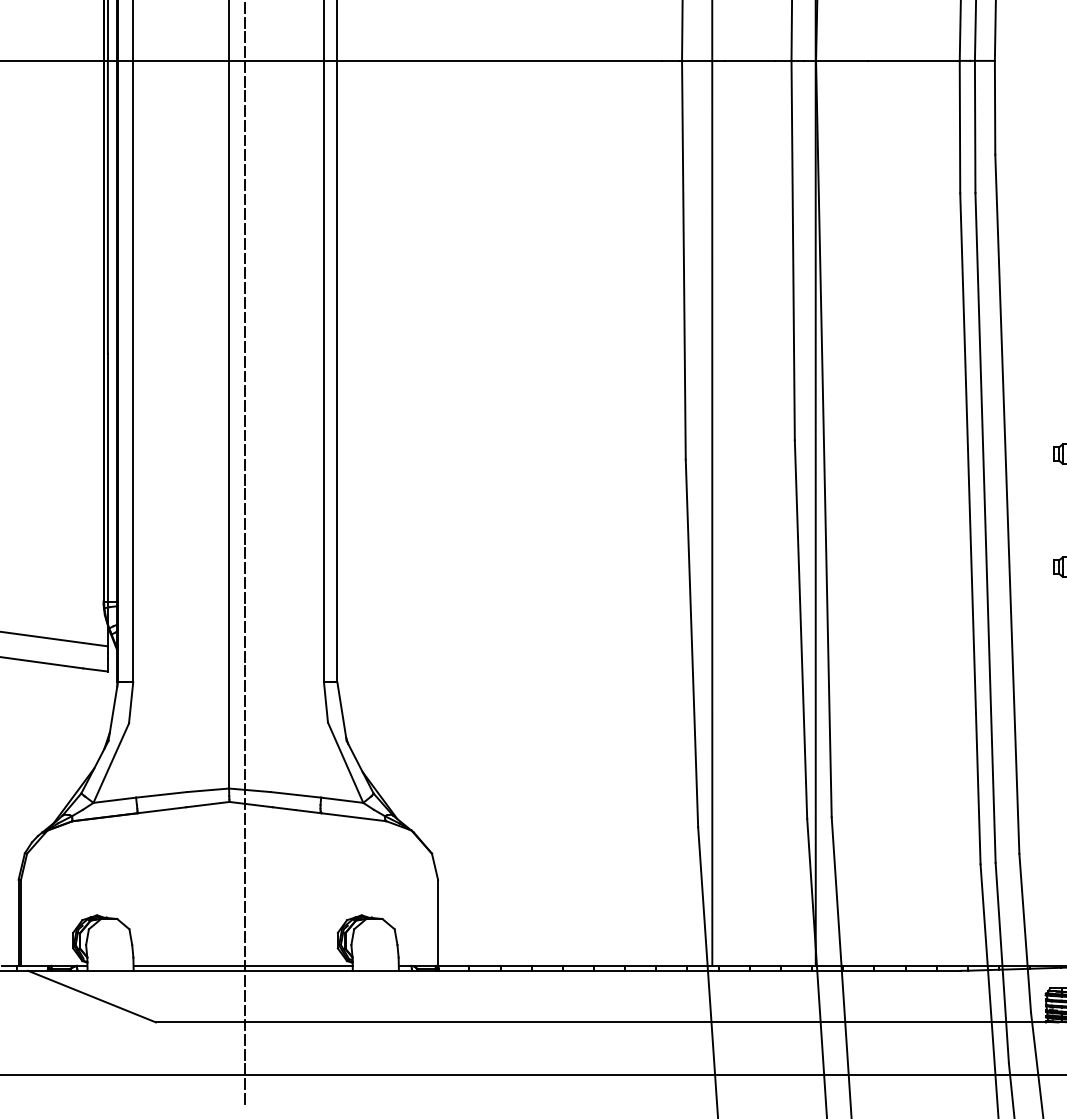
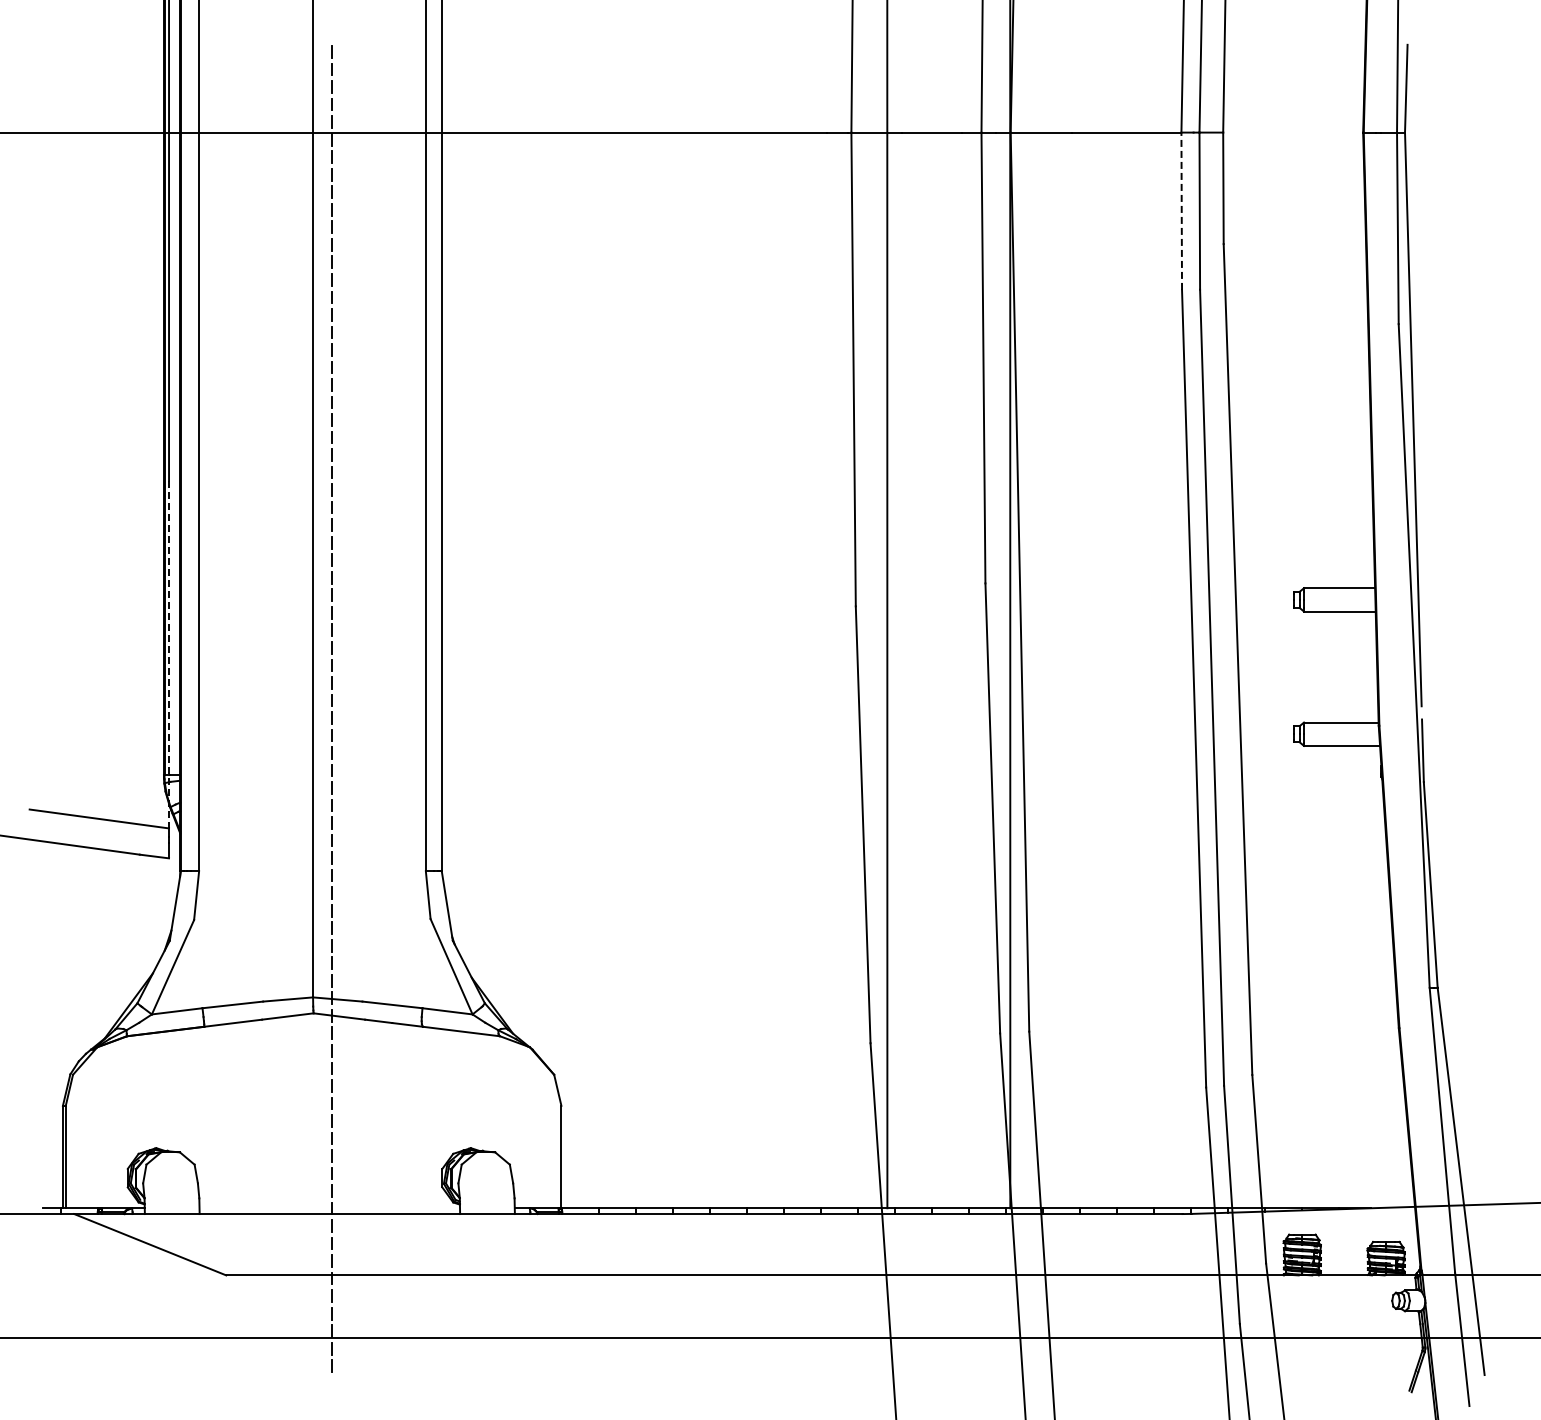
line: (959, 127) -> (1181, 211), solid -> dashed
line: (108, 500) -> (169, 654), solid -> dashed
line: (242, 966) -> (329, 1208), removed

